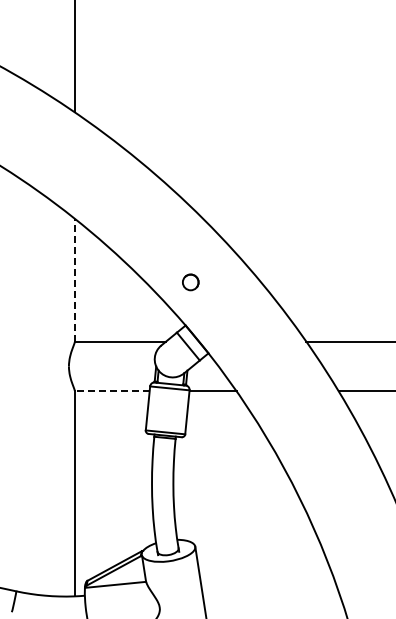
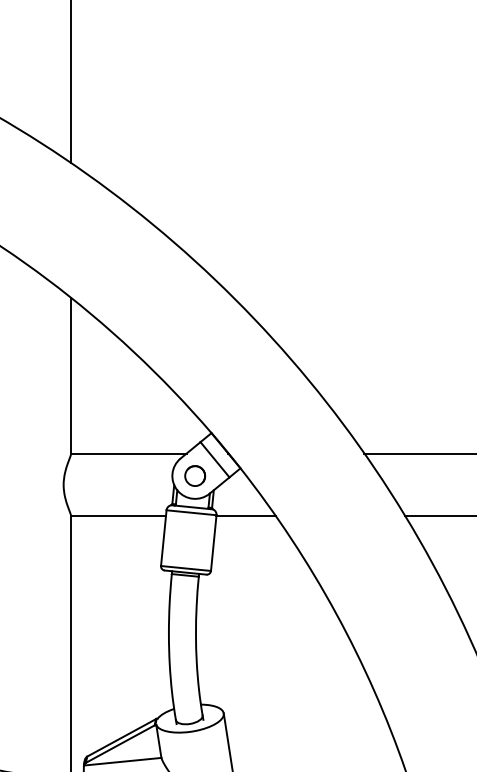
line: (74, 280) -> (70, 376), dashed -> solid
part: (190, 282) -> (194, 476), moved
line: (111, 391) -> (117, 516), dashed -> solid

